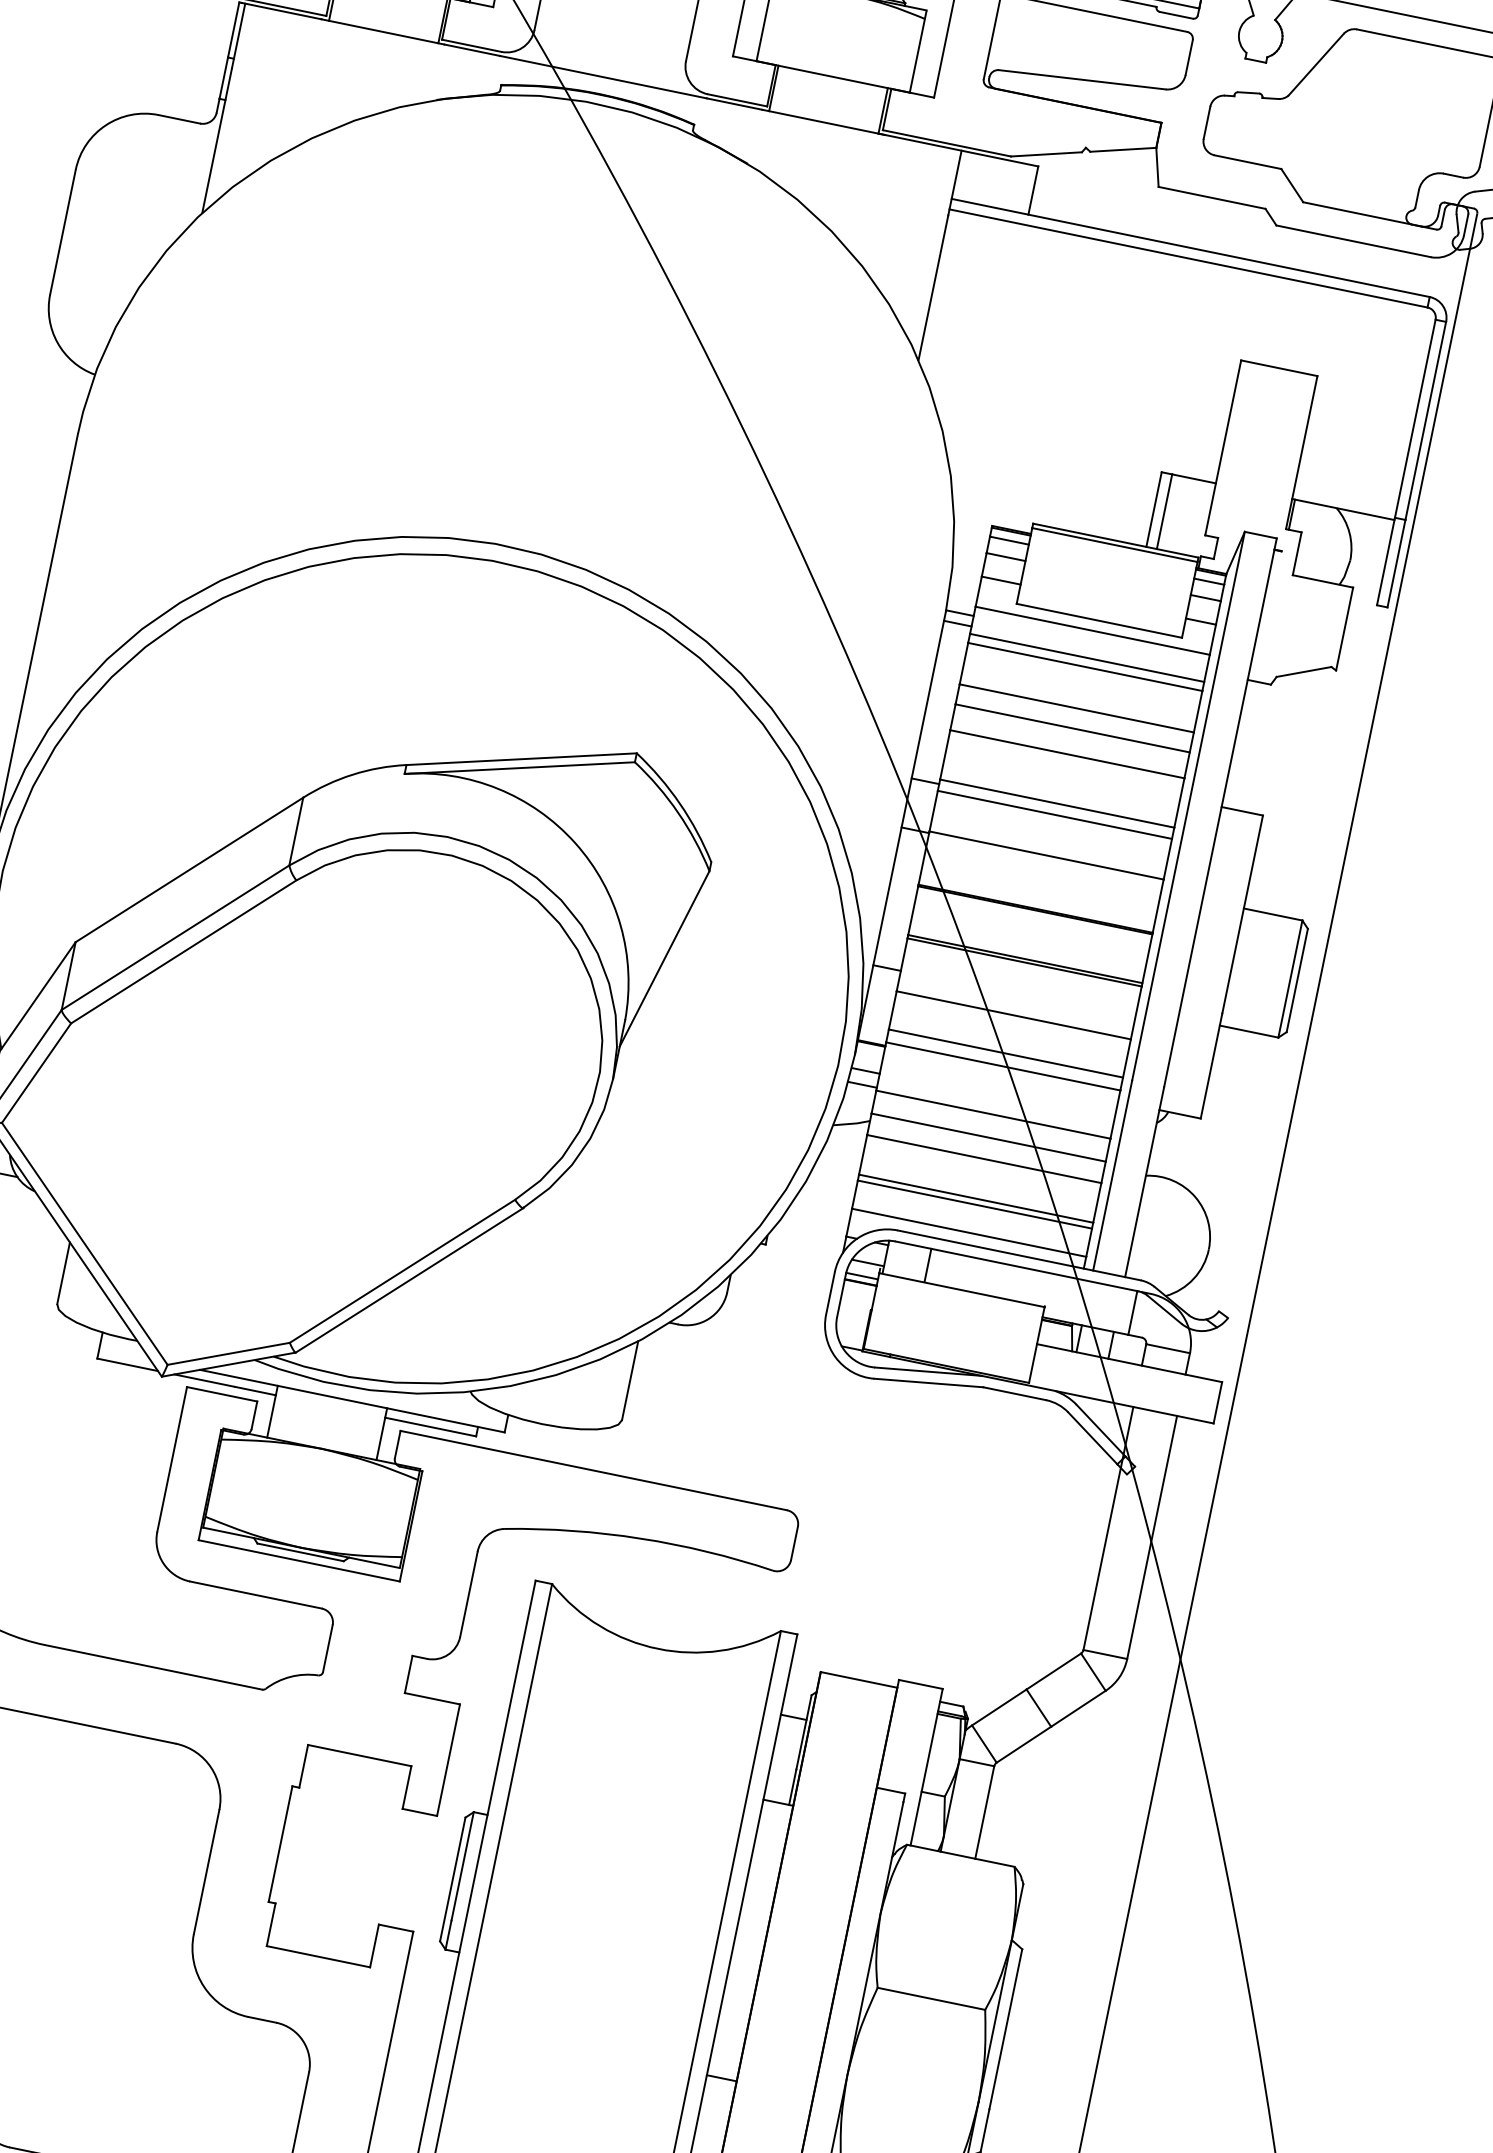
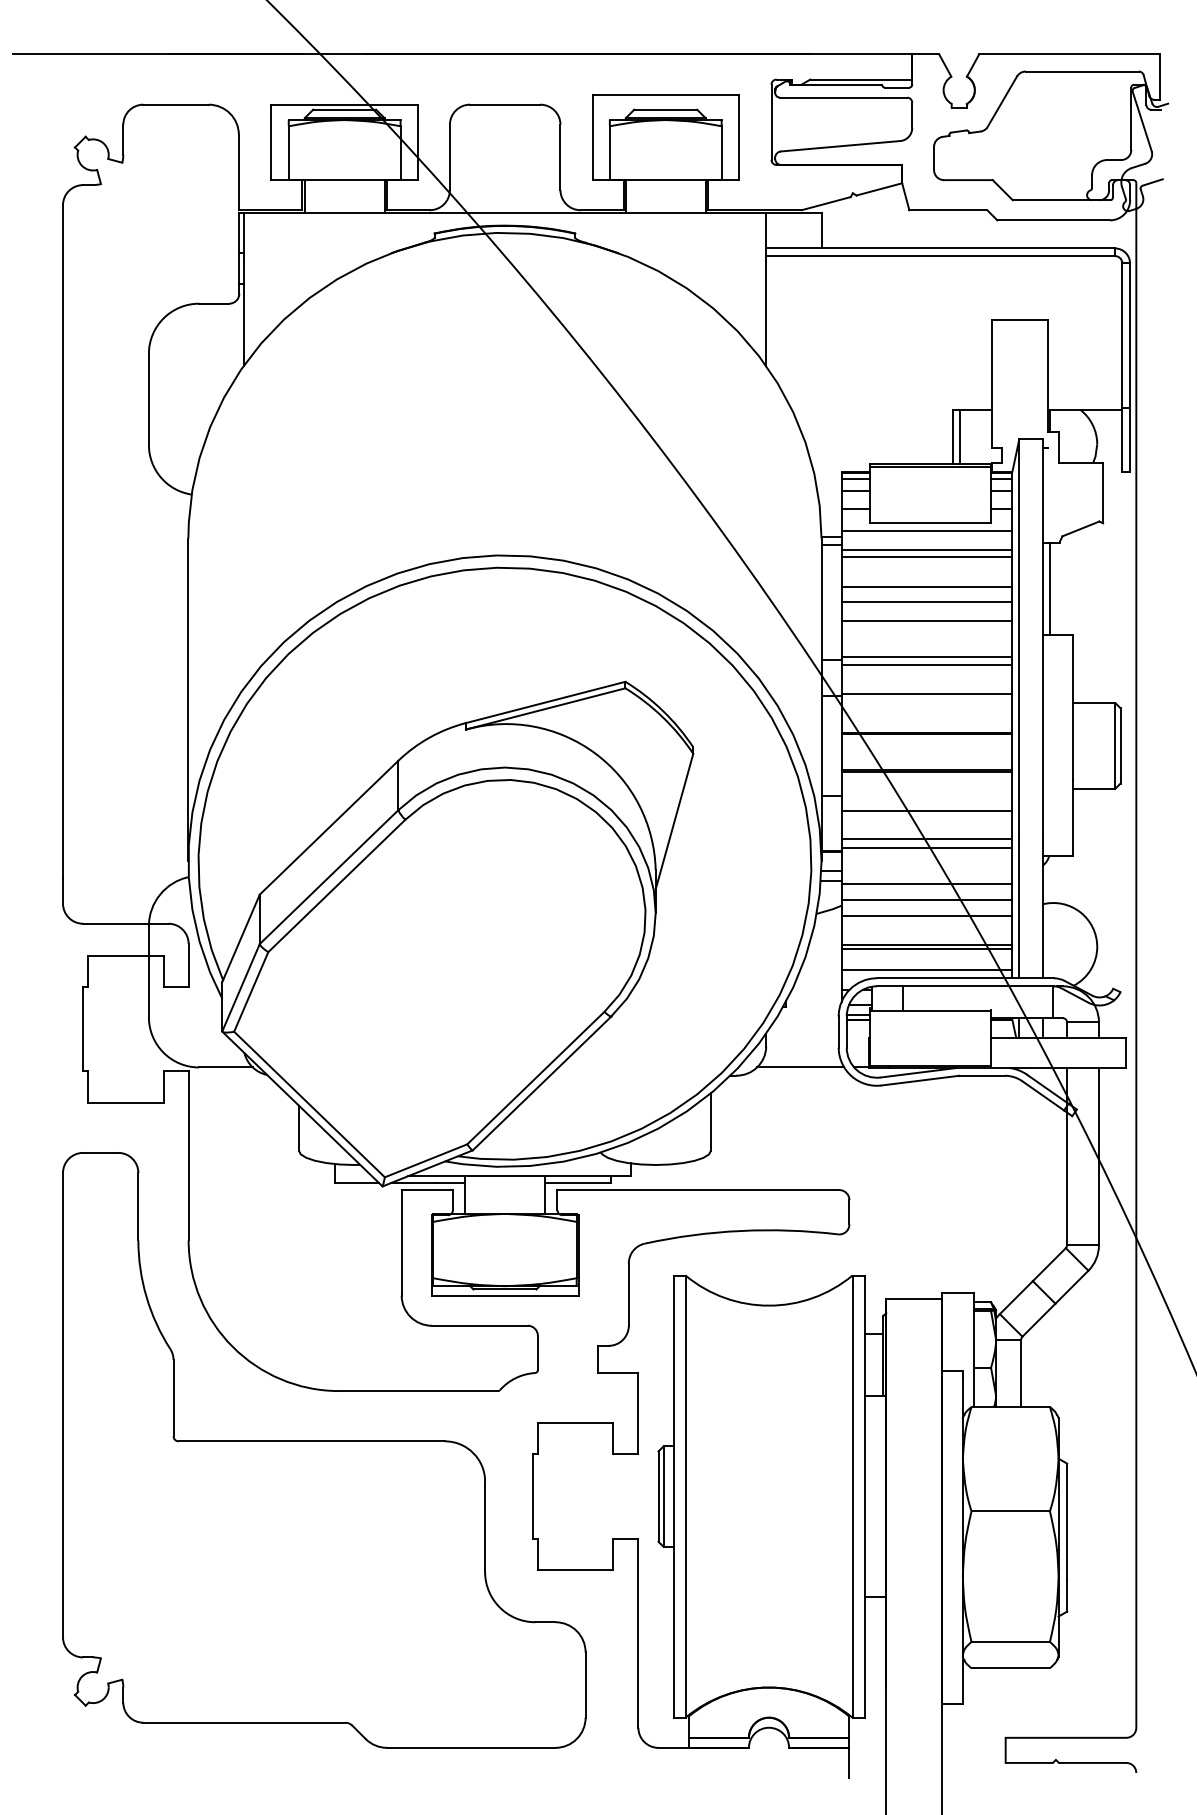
line: (1244, 744) -> (1049, 588), added
line: (768, 1331) -> (800, 1067), added

